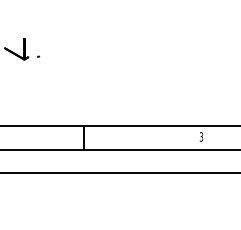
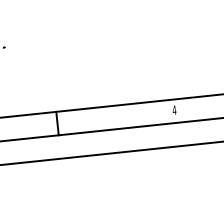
text: (200, 136) -> (173, 109), 3 -> 4

